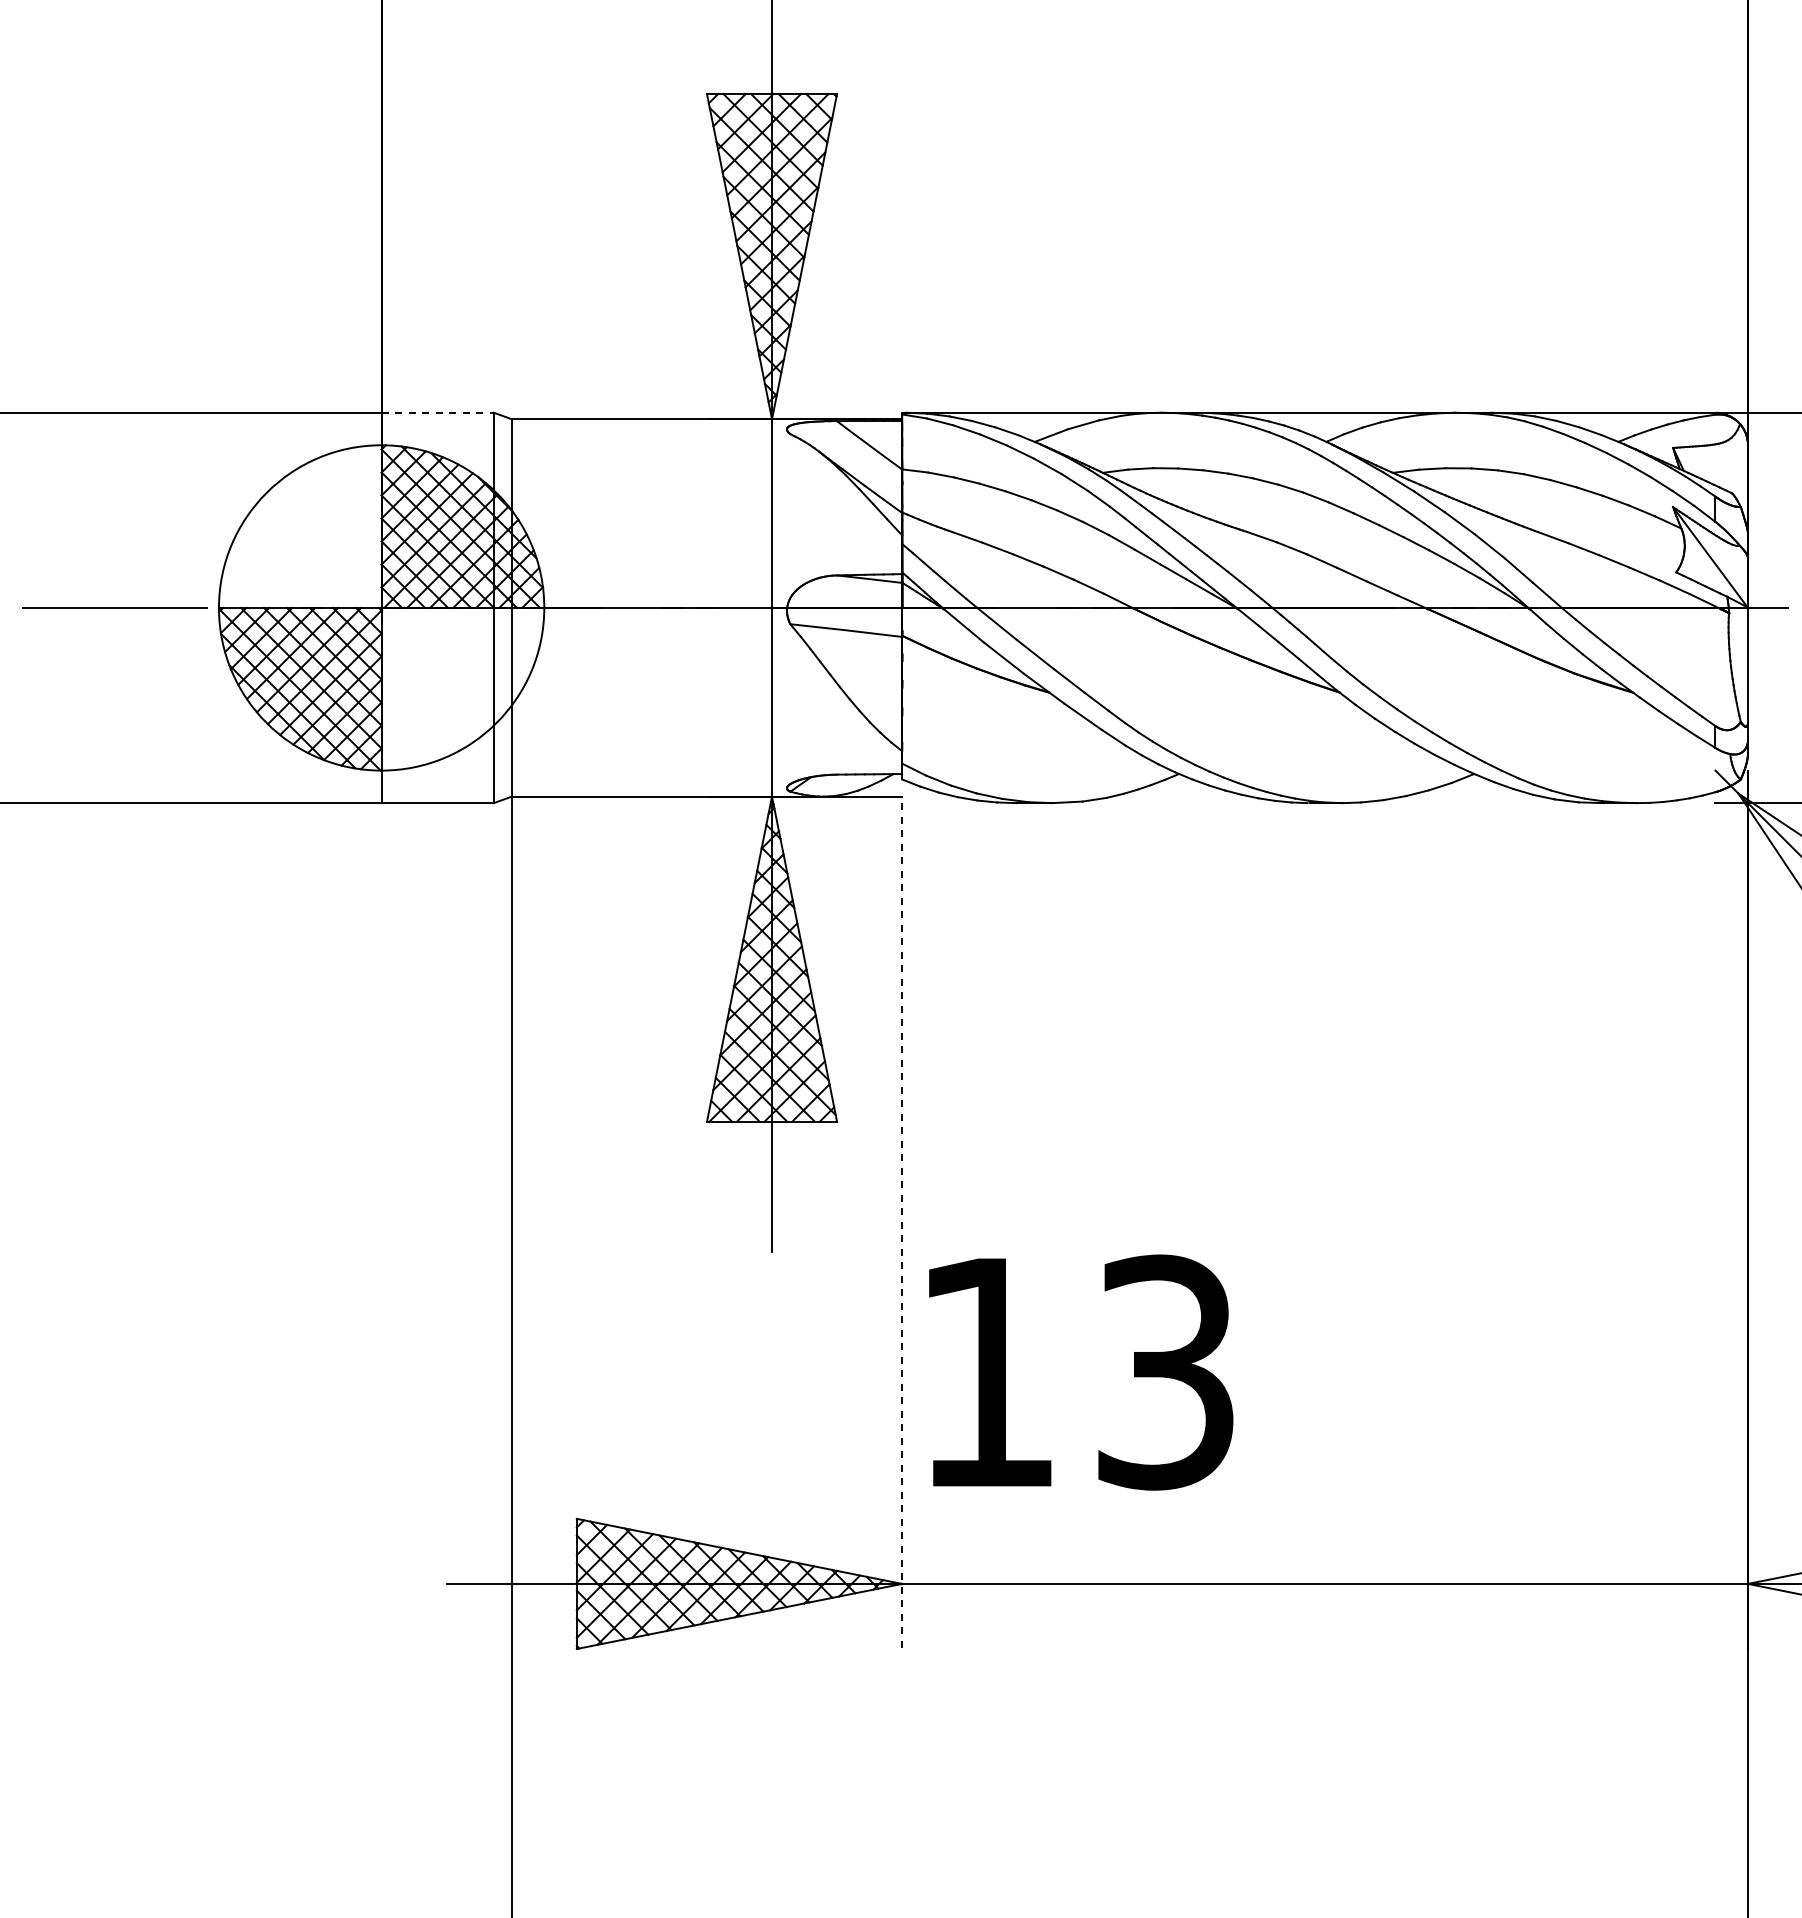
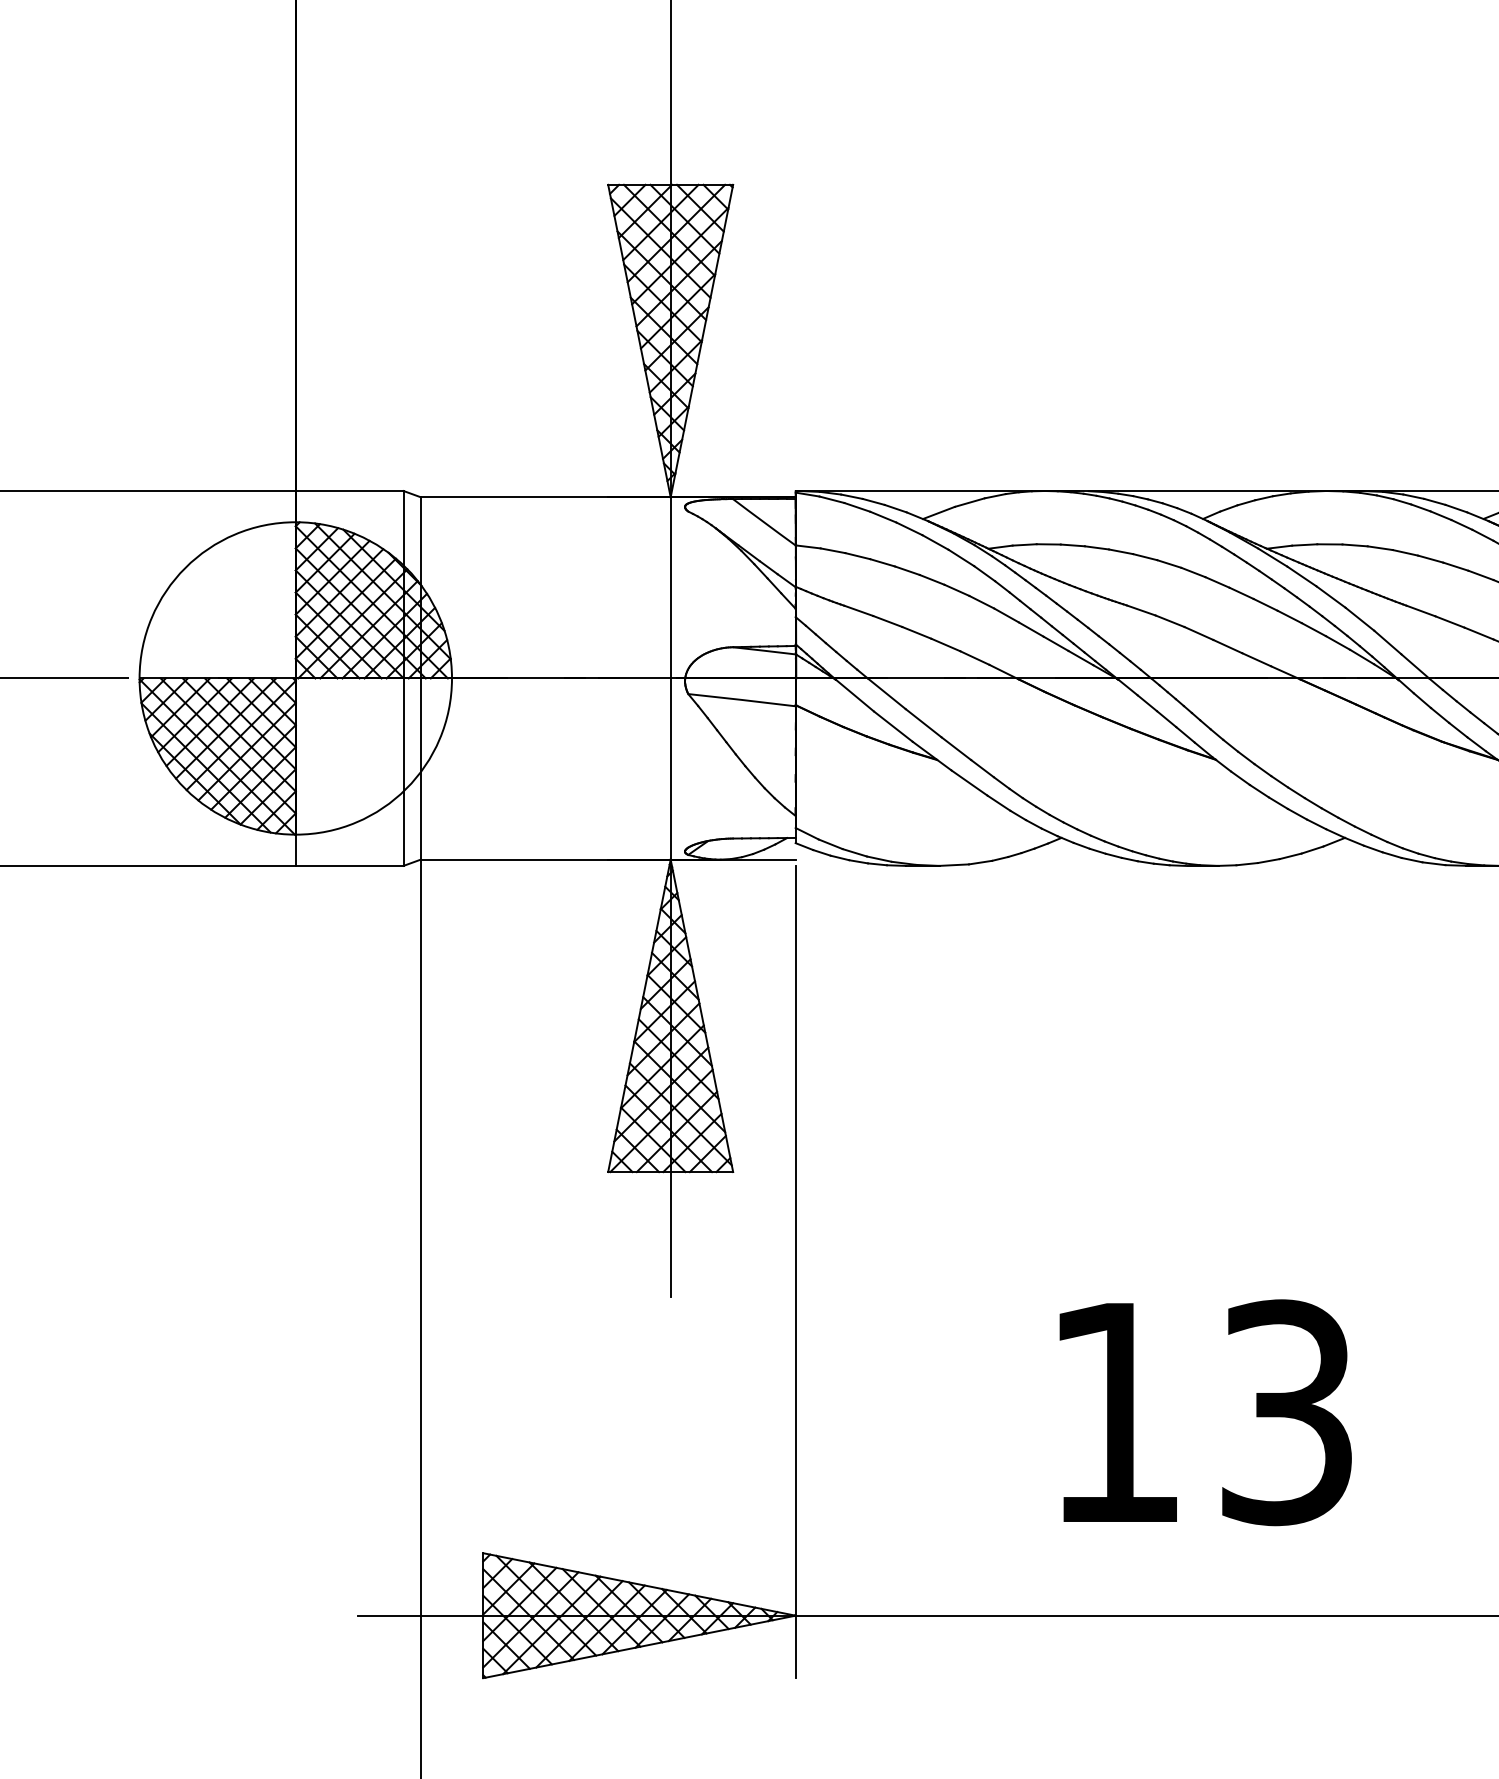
line: (438, 412) -> (350, 490), dashed -> solid
line: (902, 1226) -> (795, 1272), dashed -> solid
text: (1081, 1372) -> (1206, 1412), moved

